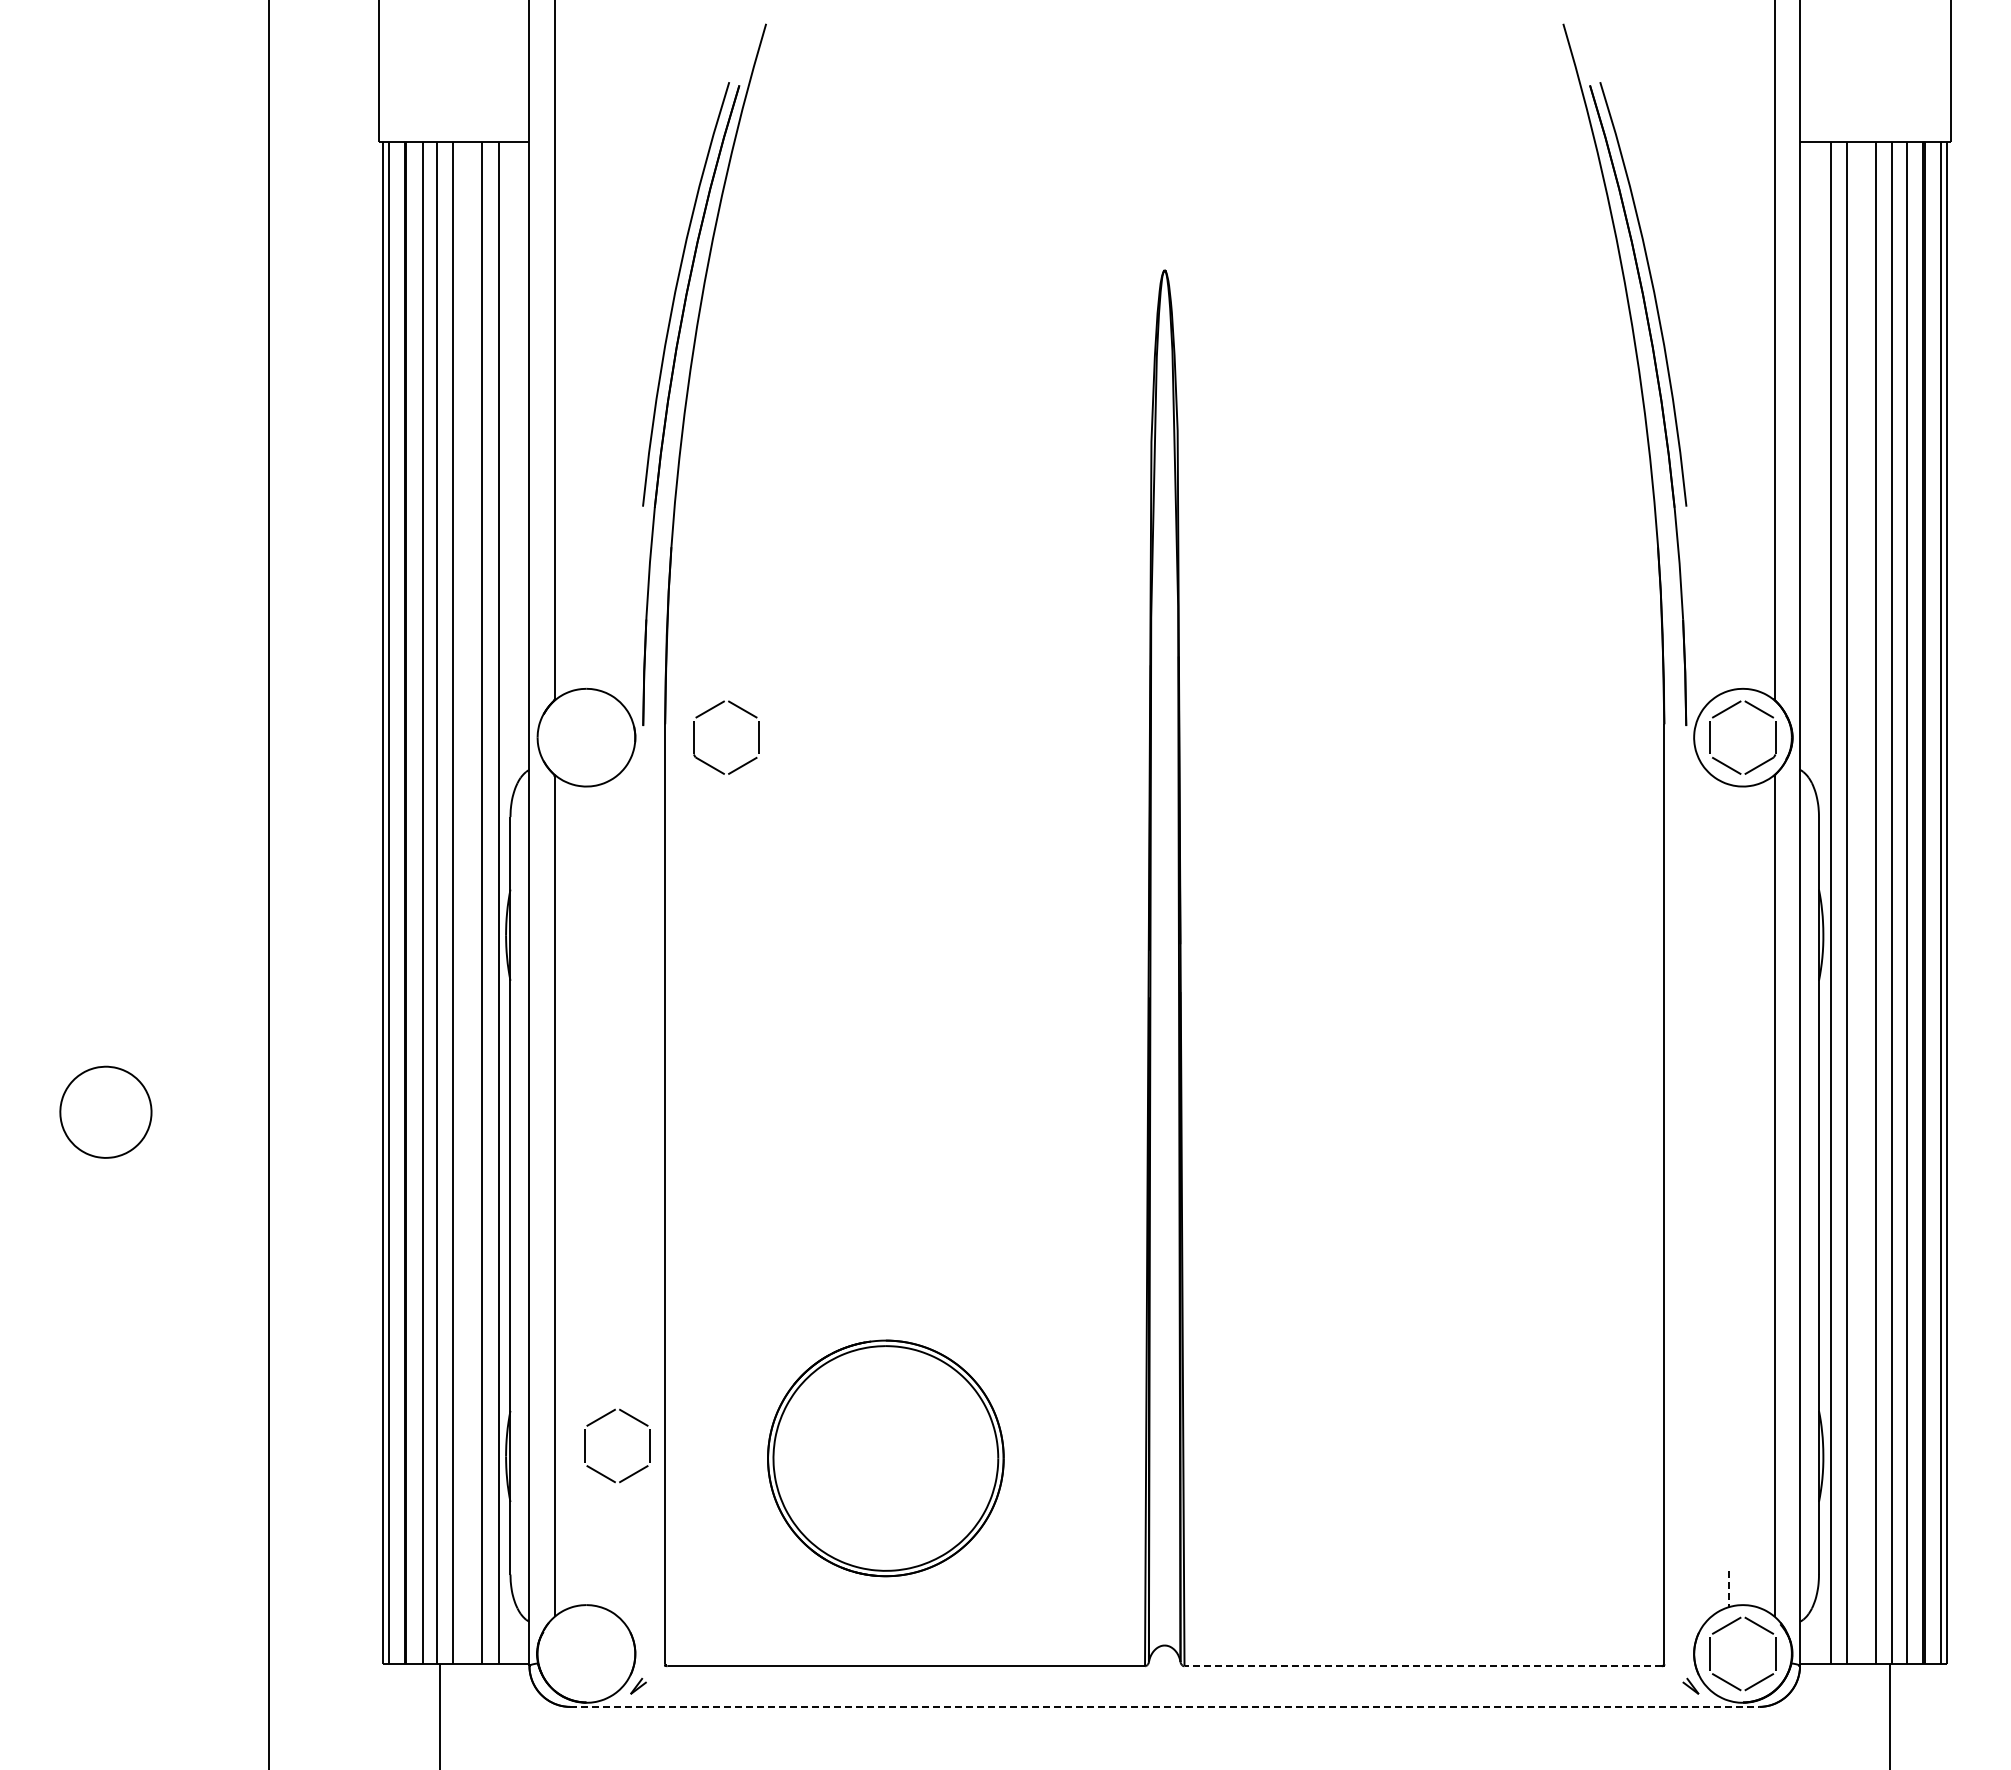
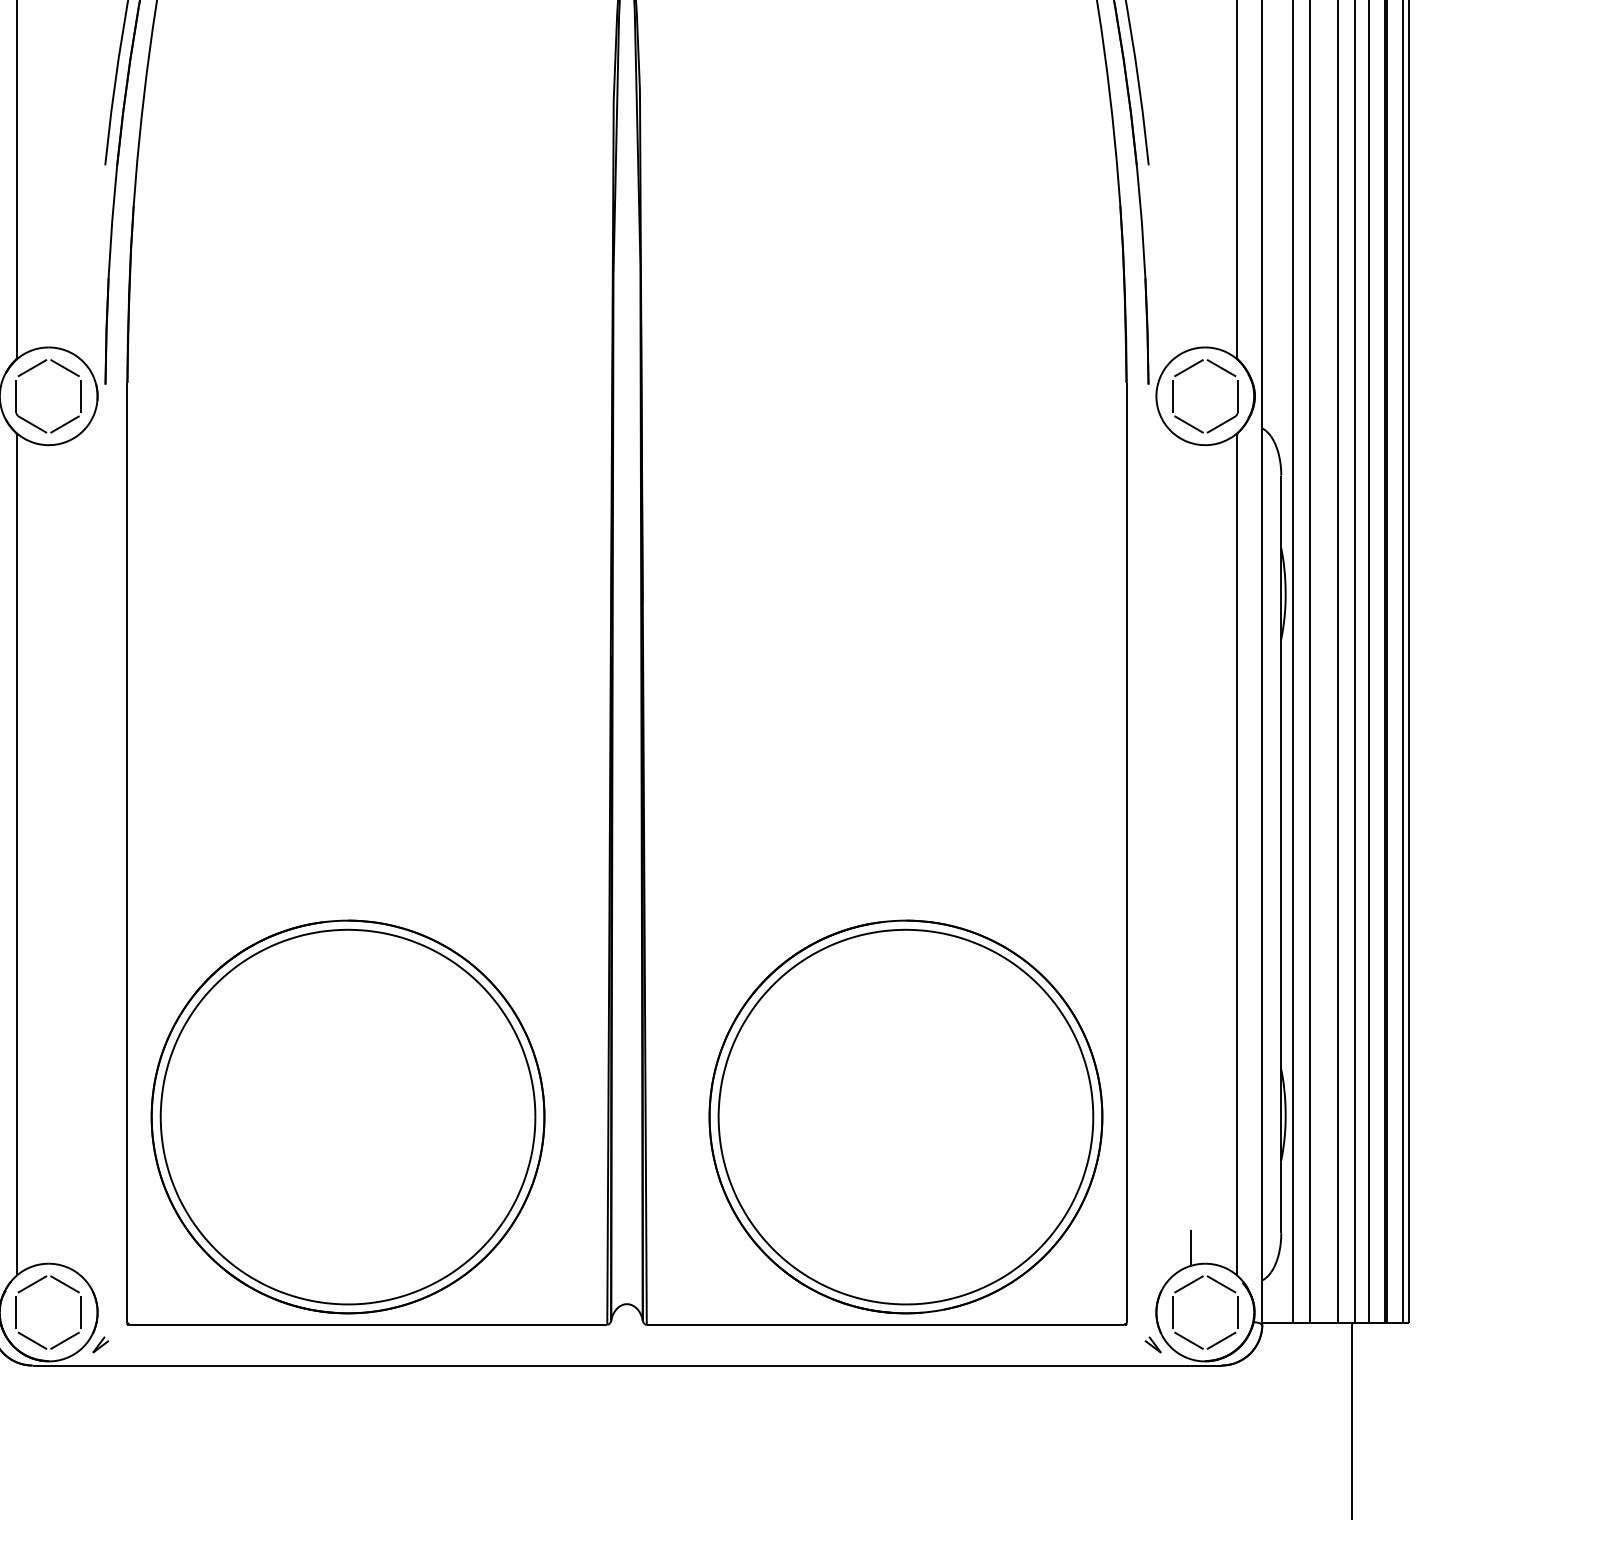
part: (712, 709) -> (34, 368), moved
part: (602, 1418) -> (33, 1285), moved
part: (885, 1458) -> (347, 1117), size x1.67
part: (1443, 1458) -> (905, 1117), added
line: (1728, 1589) -> (1190, 1248), dashed -> solid
line: (1423, 1666) -> (885, 1325), dashed -> solid
line: (1164, 1706) -> (626, 1365), dashed -> solid

